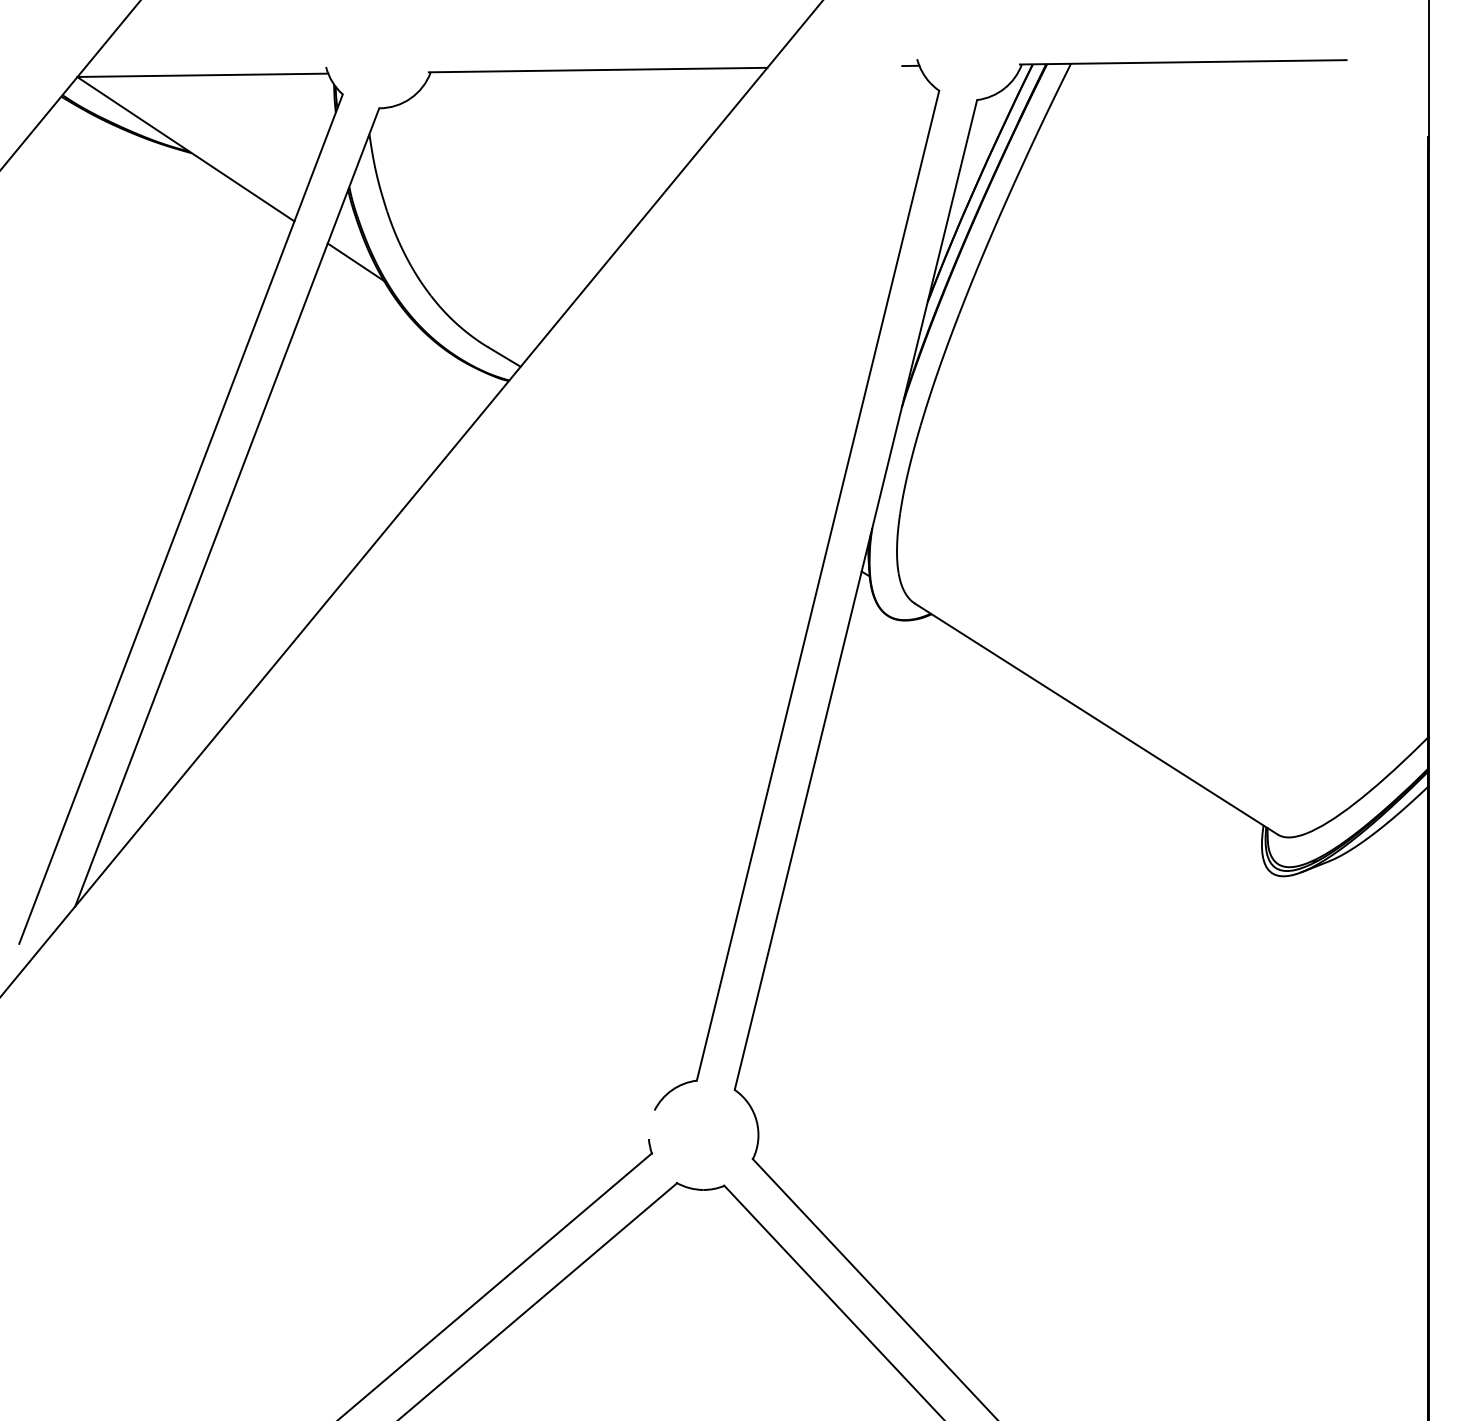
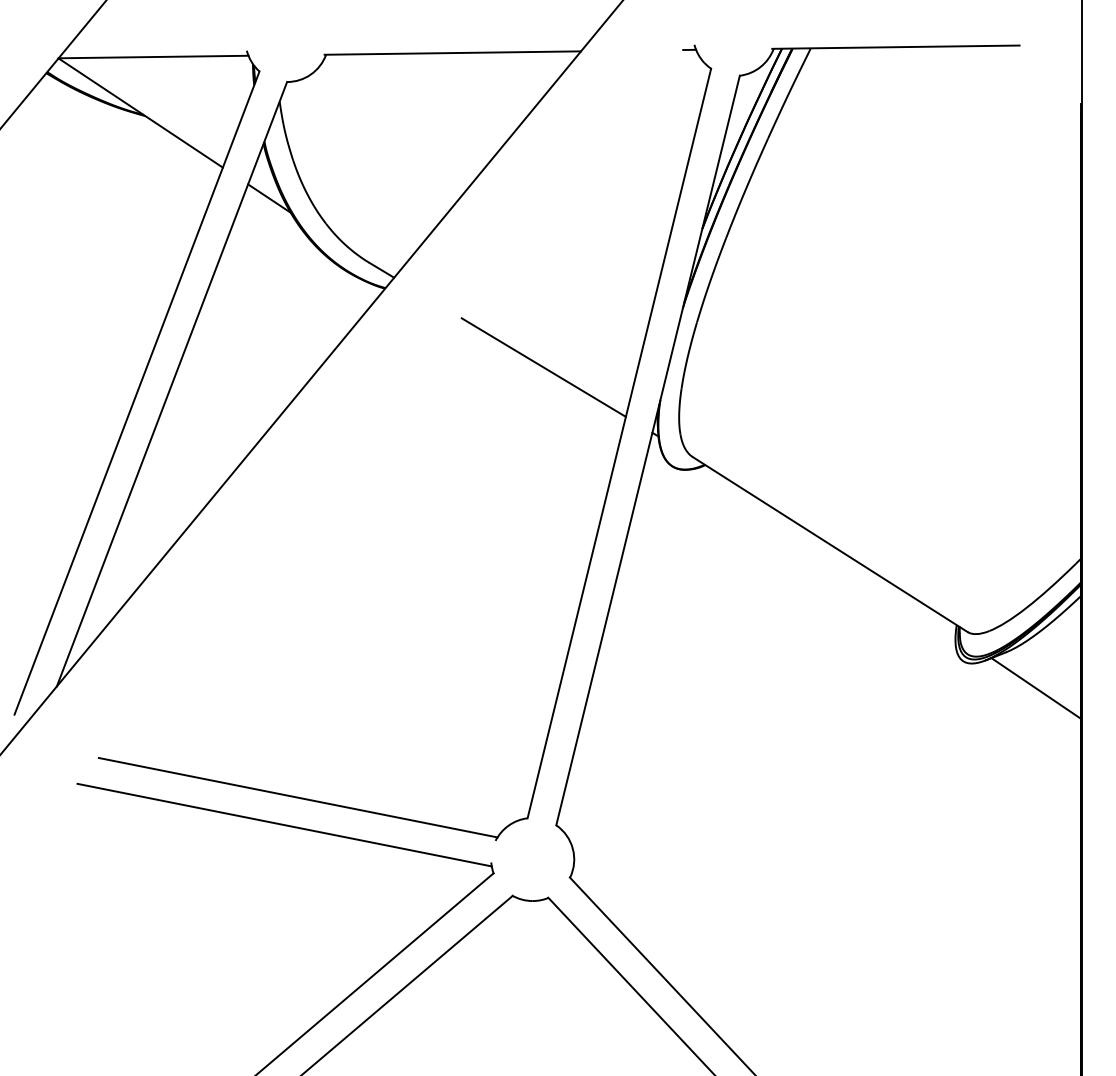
line: (717, 485) -> (543, 367), added
line: (1368, 909) -> (1036, 688), added
line: (393, 1053) -> (297, 797), added
line: (375, 1089) -> (284, 824), added

